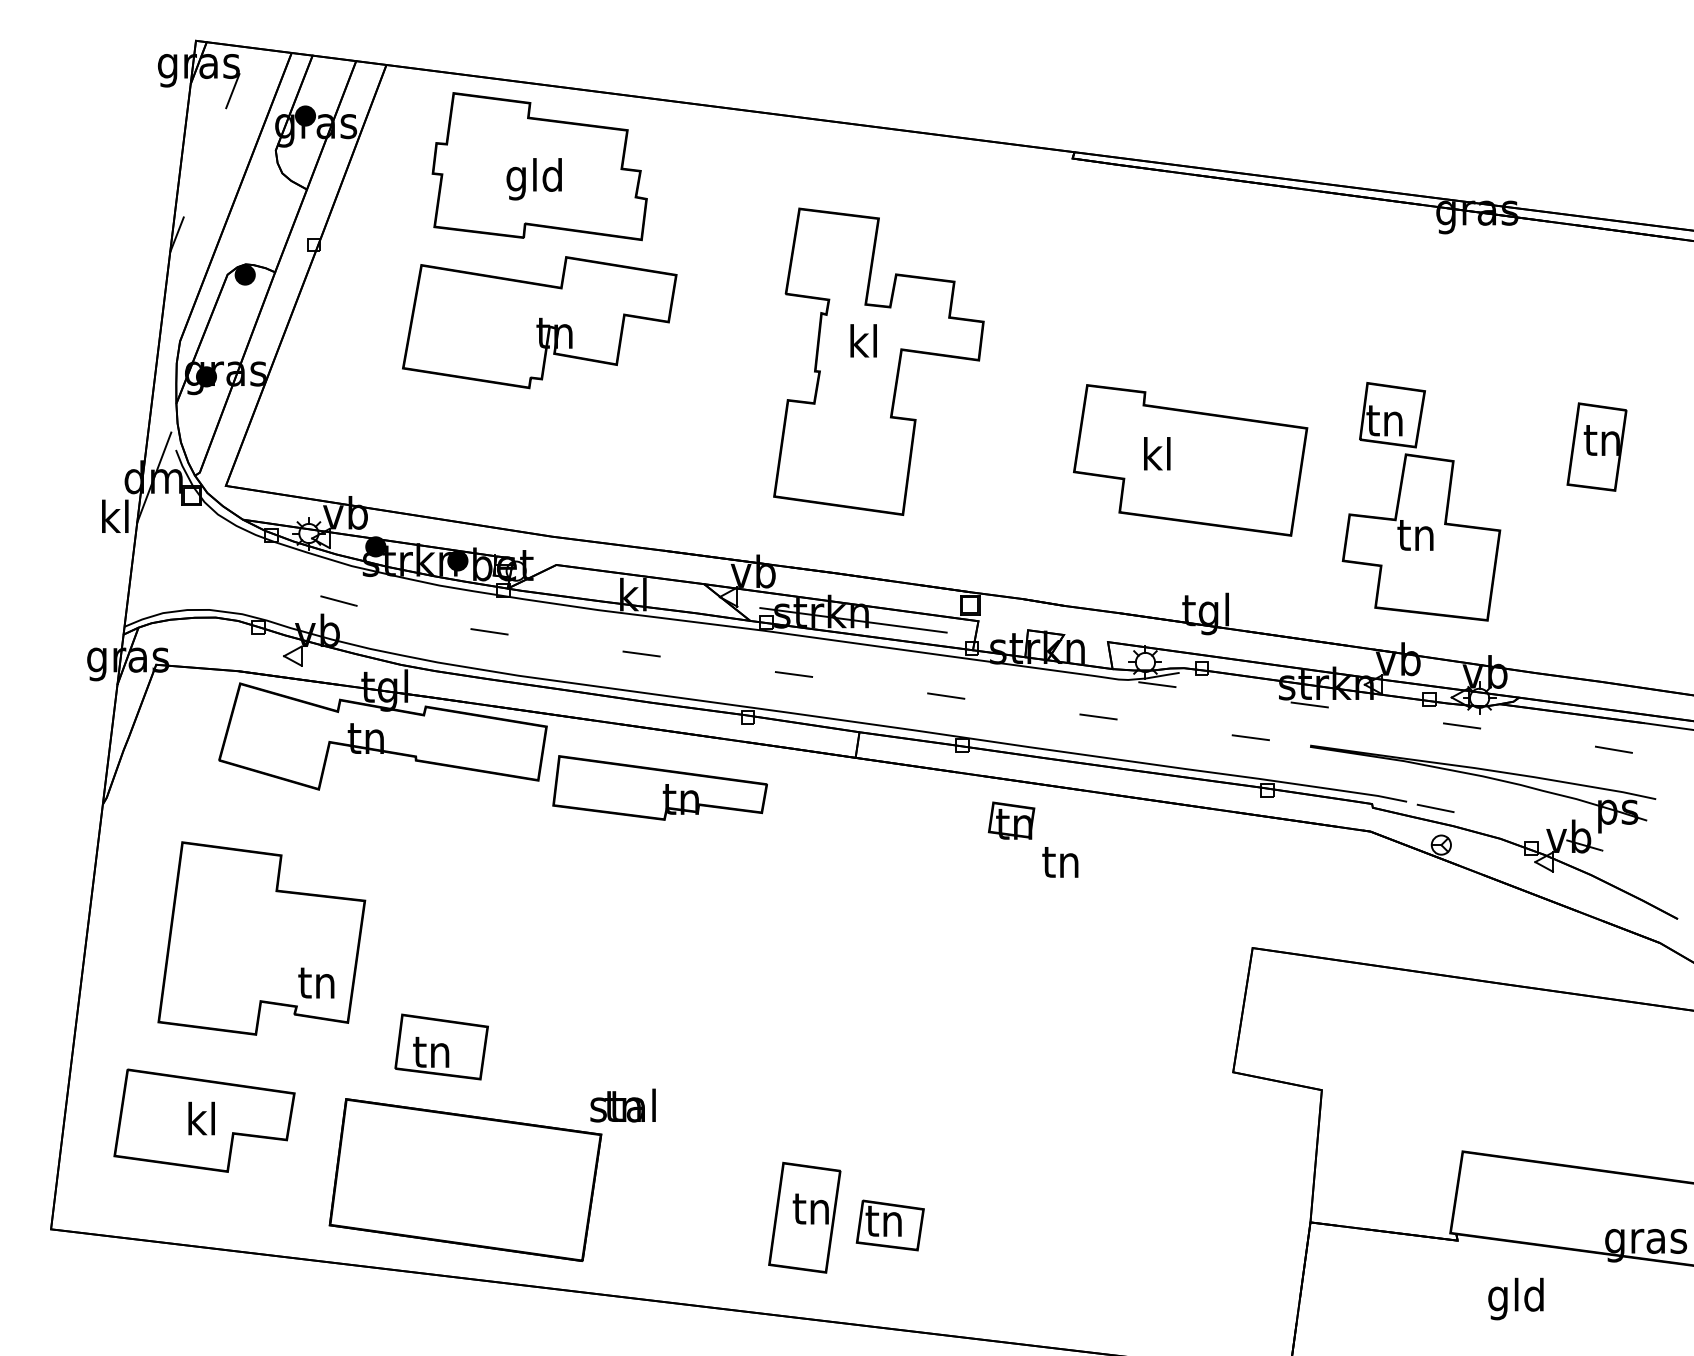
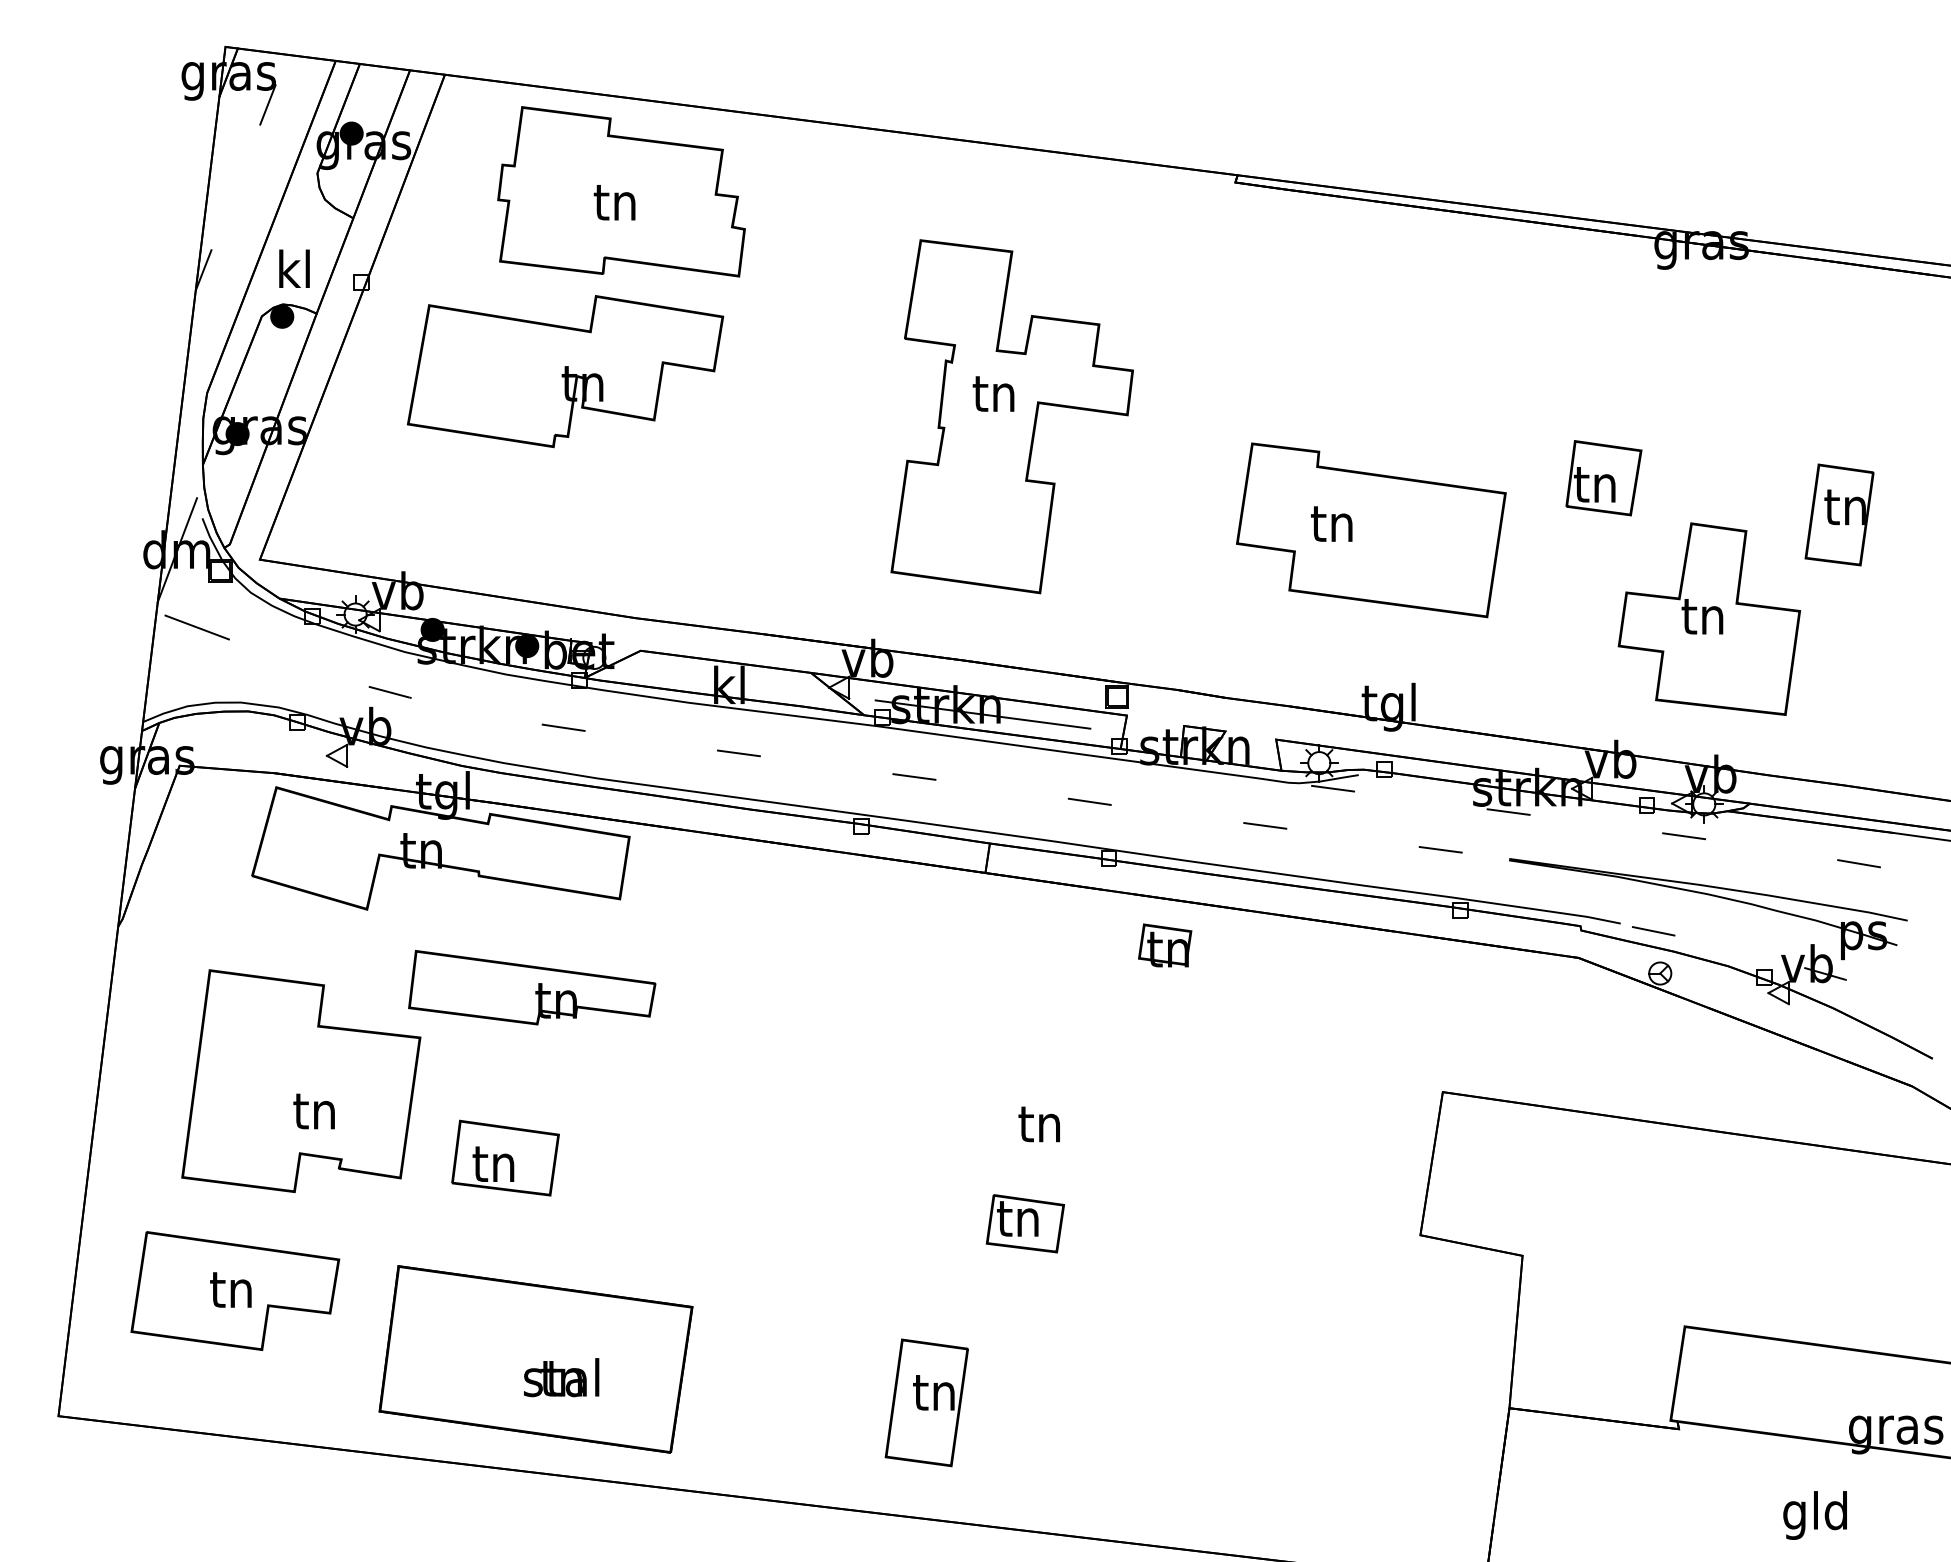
text: (533, 179) -> (614, 206), gld -> tn
part: (539, 322) -> (565, 371), moved
text: (862, 340) -> (993, 392), kl -> tn
text: (1156, 453) -> (1331, 522), kl -> tn
text: (115, 516) -> (294, 268), moved
part: (1421, 536) -> (1709, 618), moved
line: (170, 544) -> (196, 627), added
part: (660, 787) -> (532, 987), moved
text: (1059, 862) -> (1038, 1124), moved
text: (315, 983) -> (313, 1111), moved
part: (441, 1046) -> (505, 1157), moved
text: (623, 1105) -> (561, 1377), moved
text: (200, 1118) -> (230, 1288), kl -> tn
part: (890, 1225) -> (1025, 1223), moved
text: (1515, 1299) -> (1814, 1515), moved

